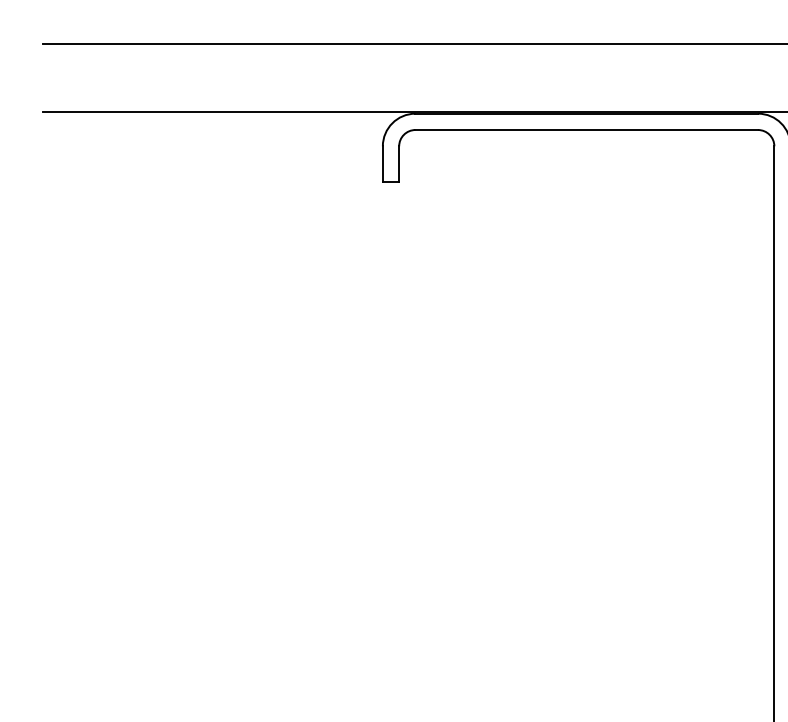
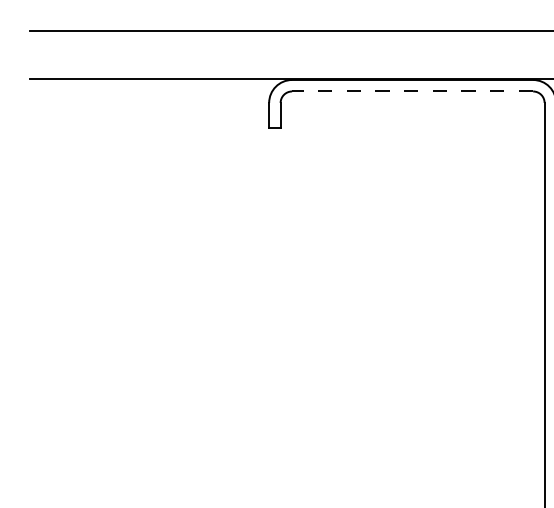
line: (586, 130) -> (412, 91), solid -> dashed

